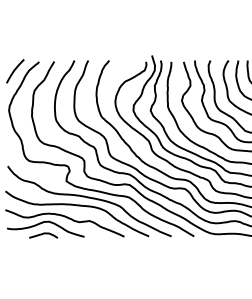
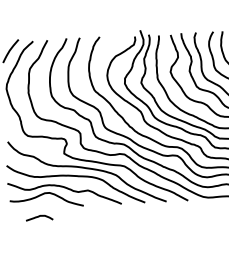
curve: (43, 234) -> (39, 216), moved

